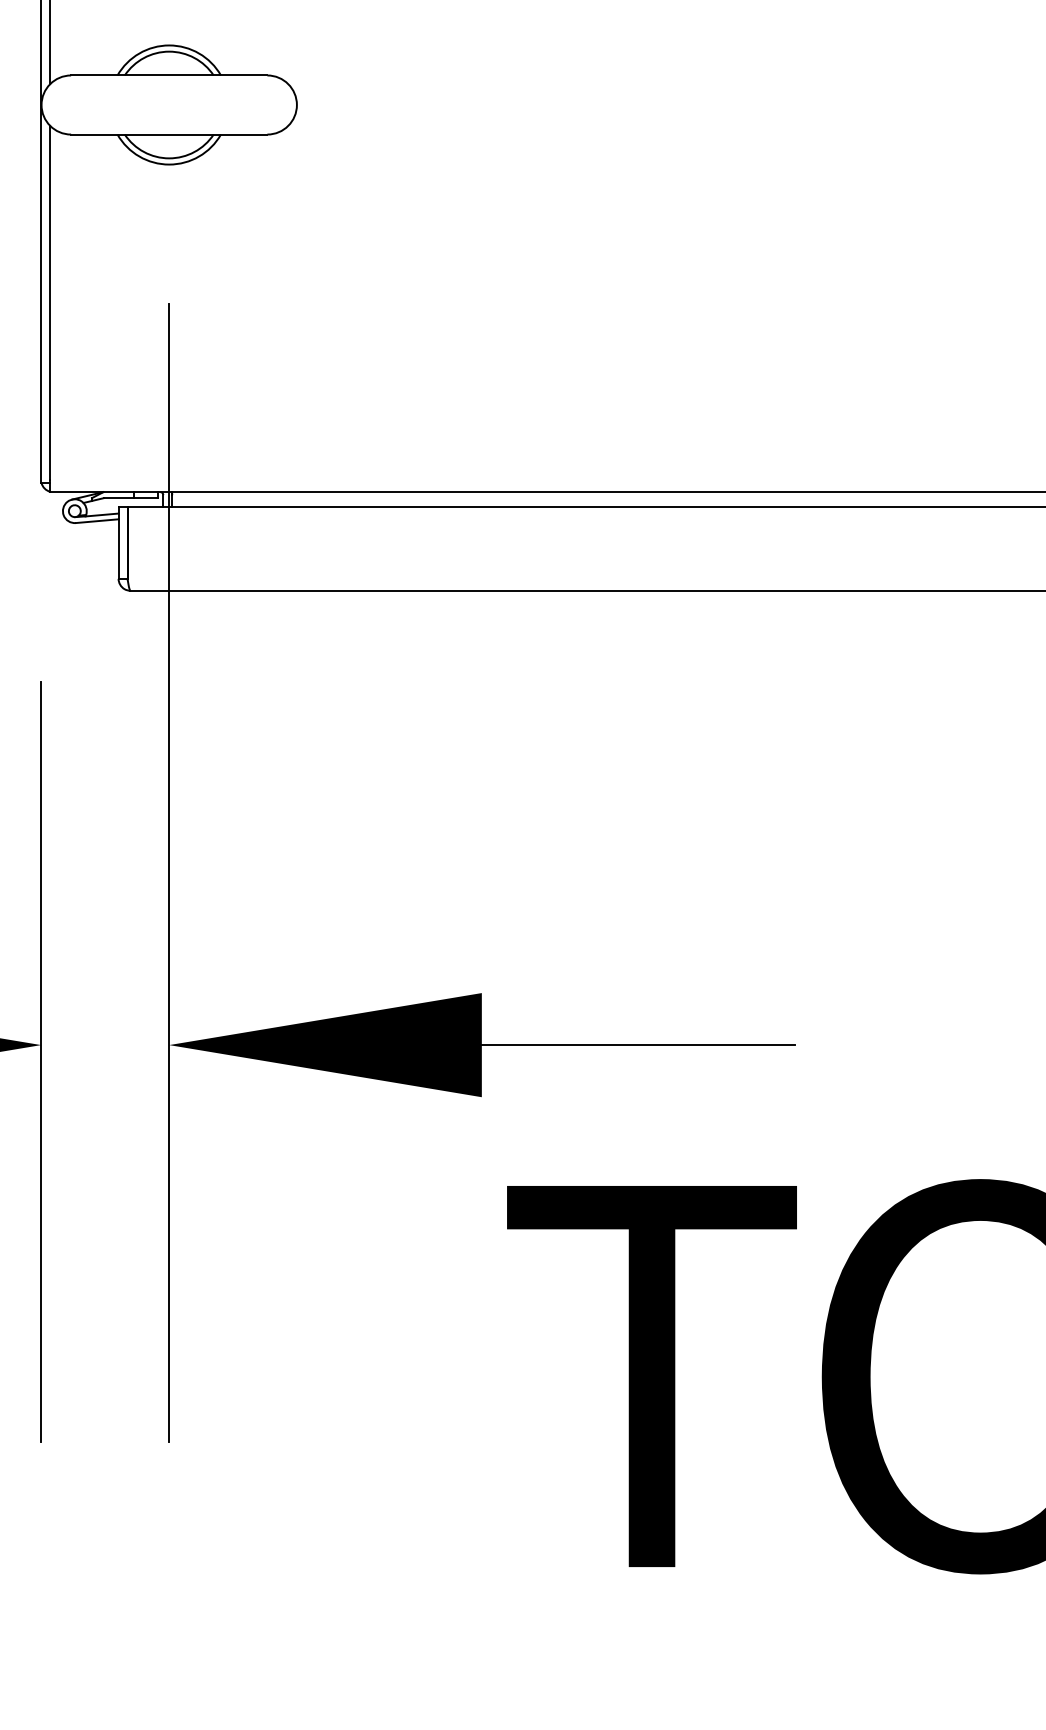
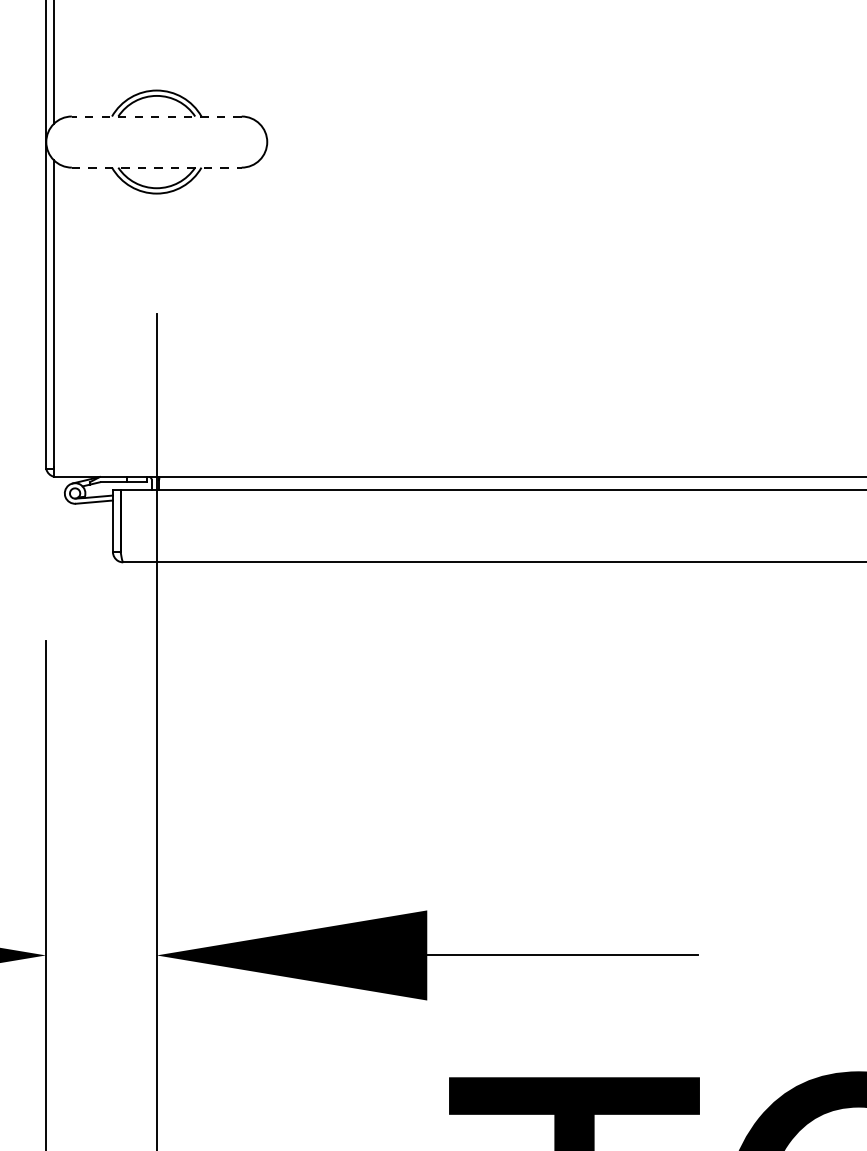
line: (168, 75) -> (156, 116), solid -> dashed
line: (169, 134) -> (156, 167), solid -> dashed

